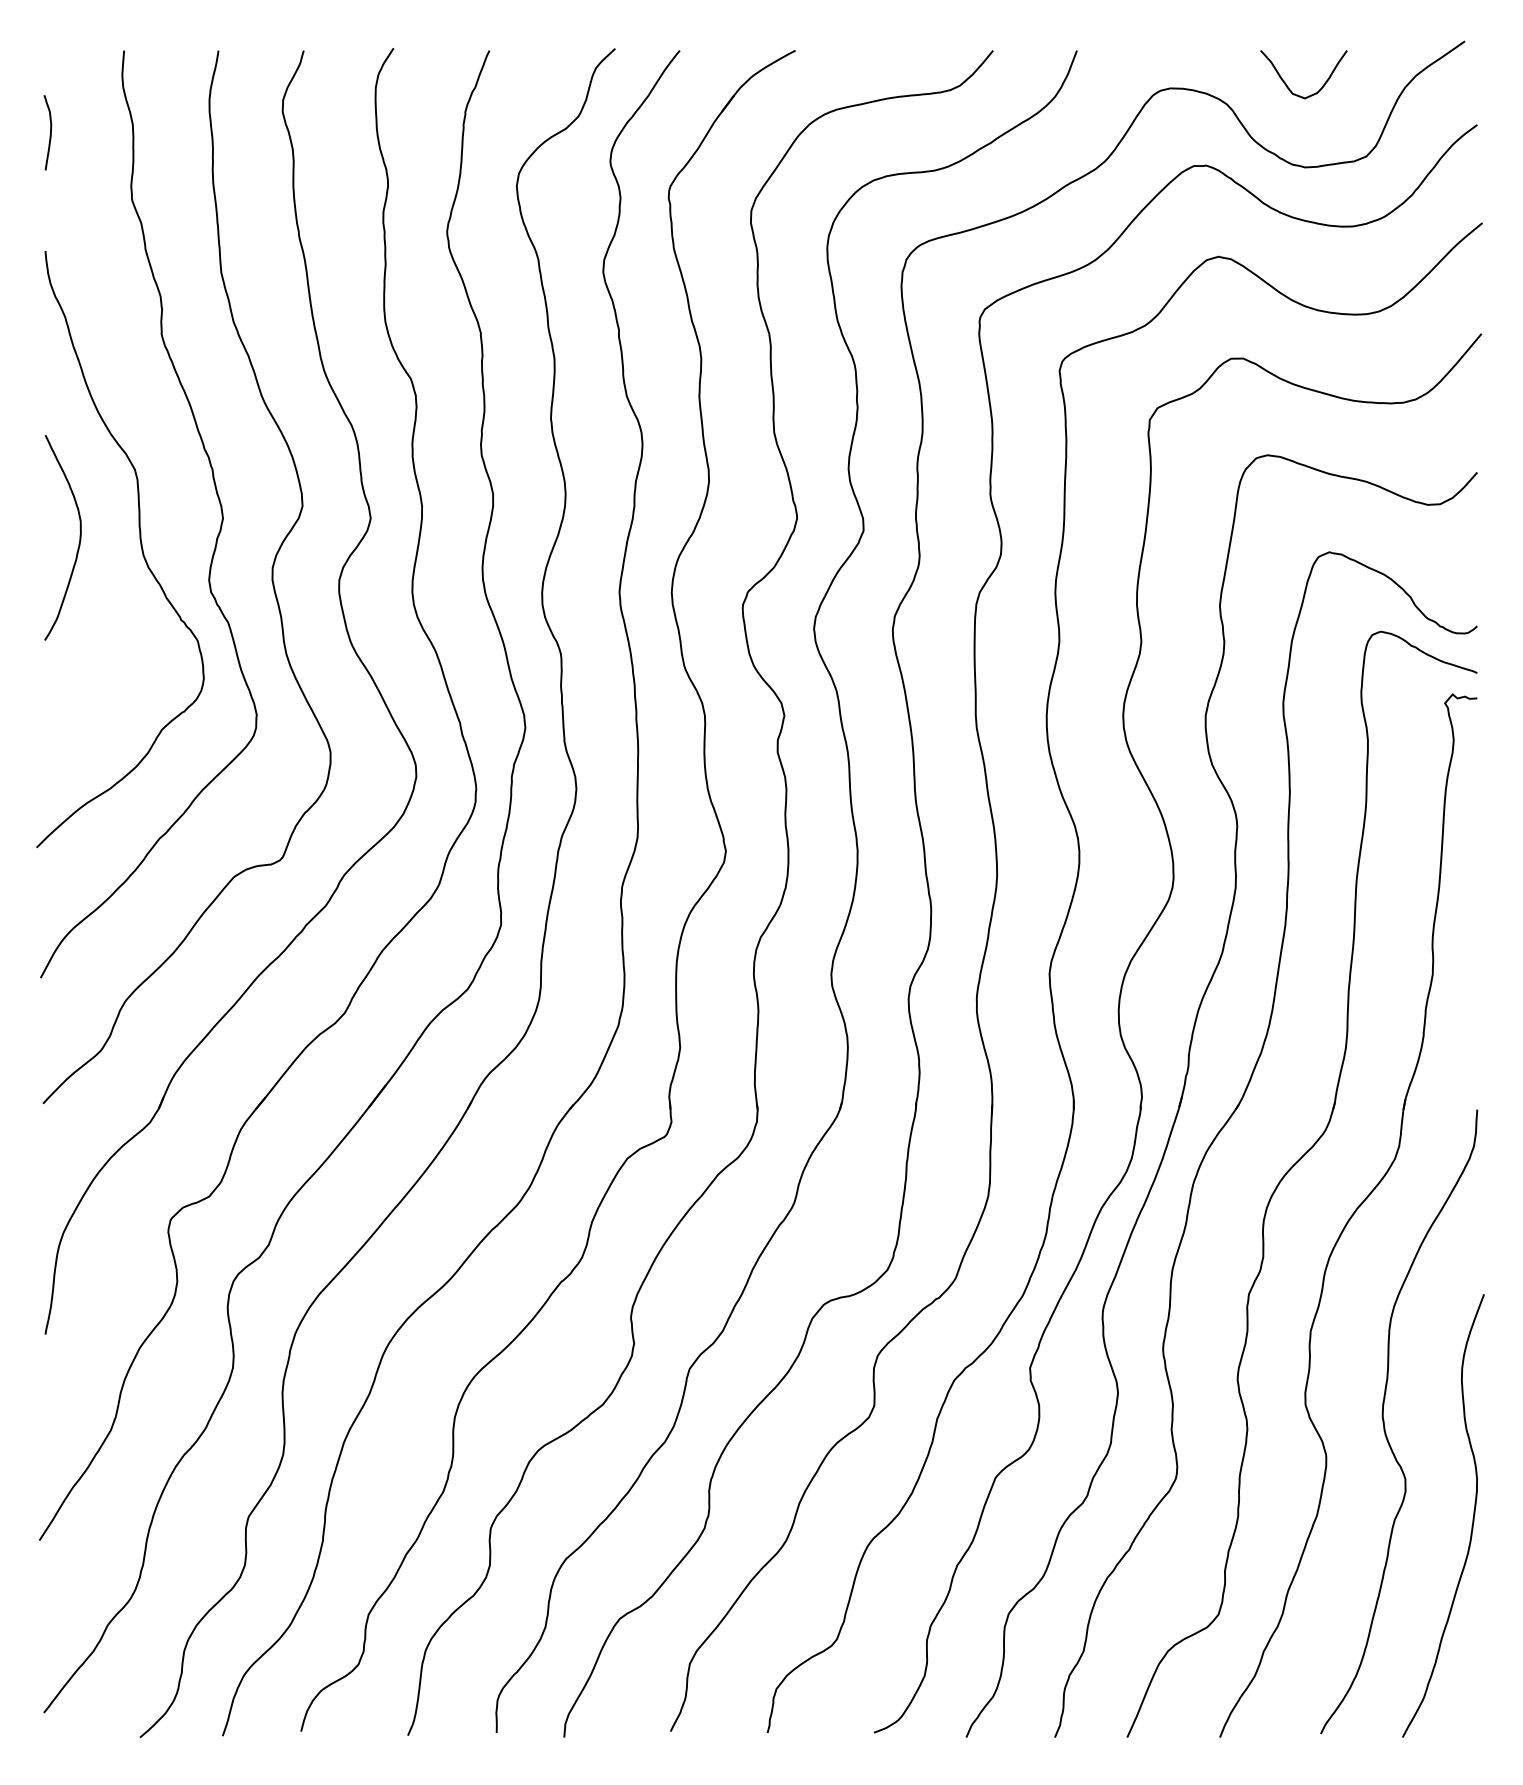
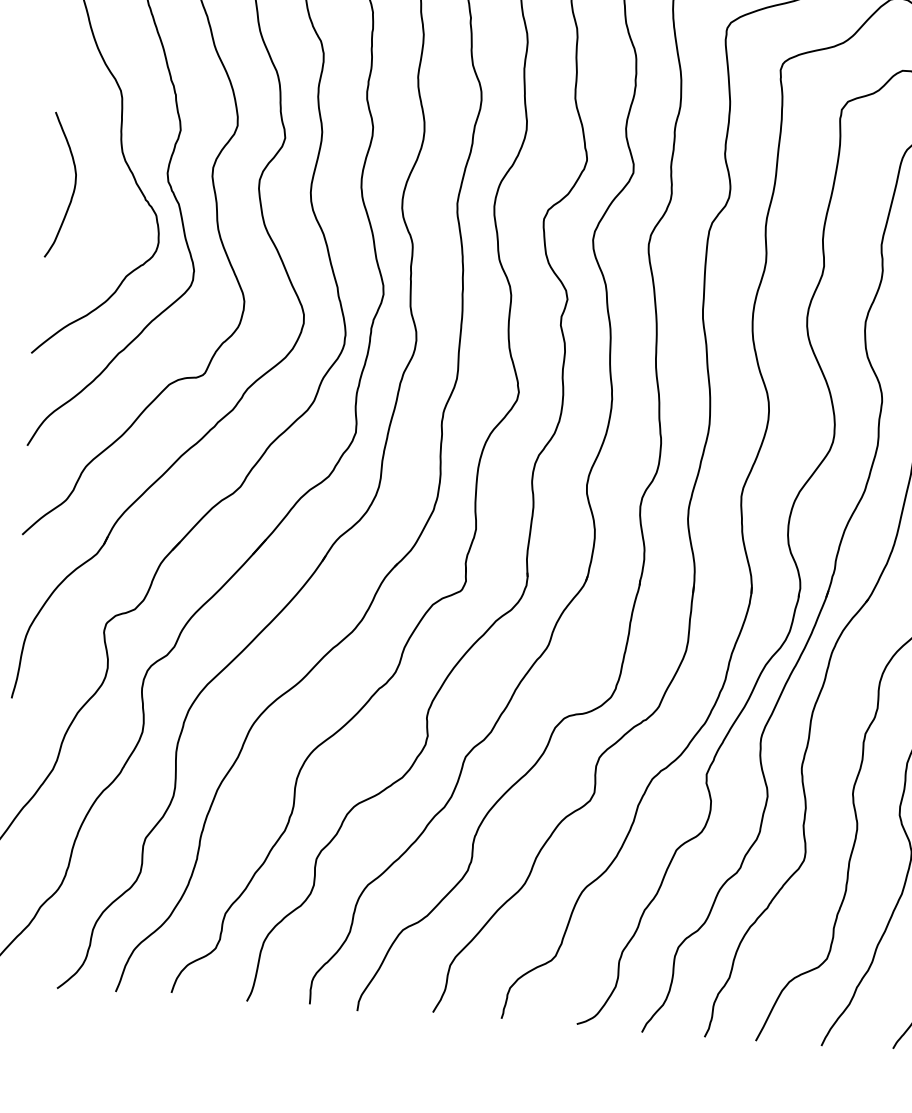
curve: (79, 537) -> (74, 186), moved

